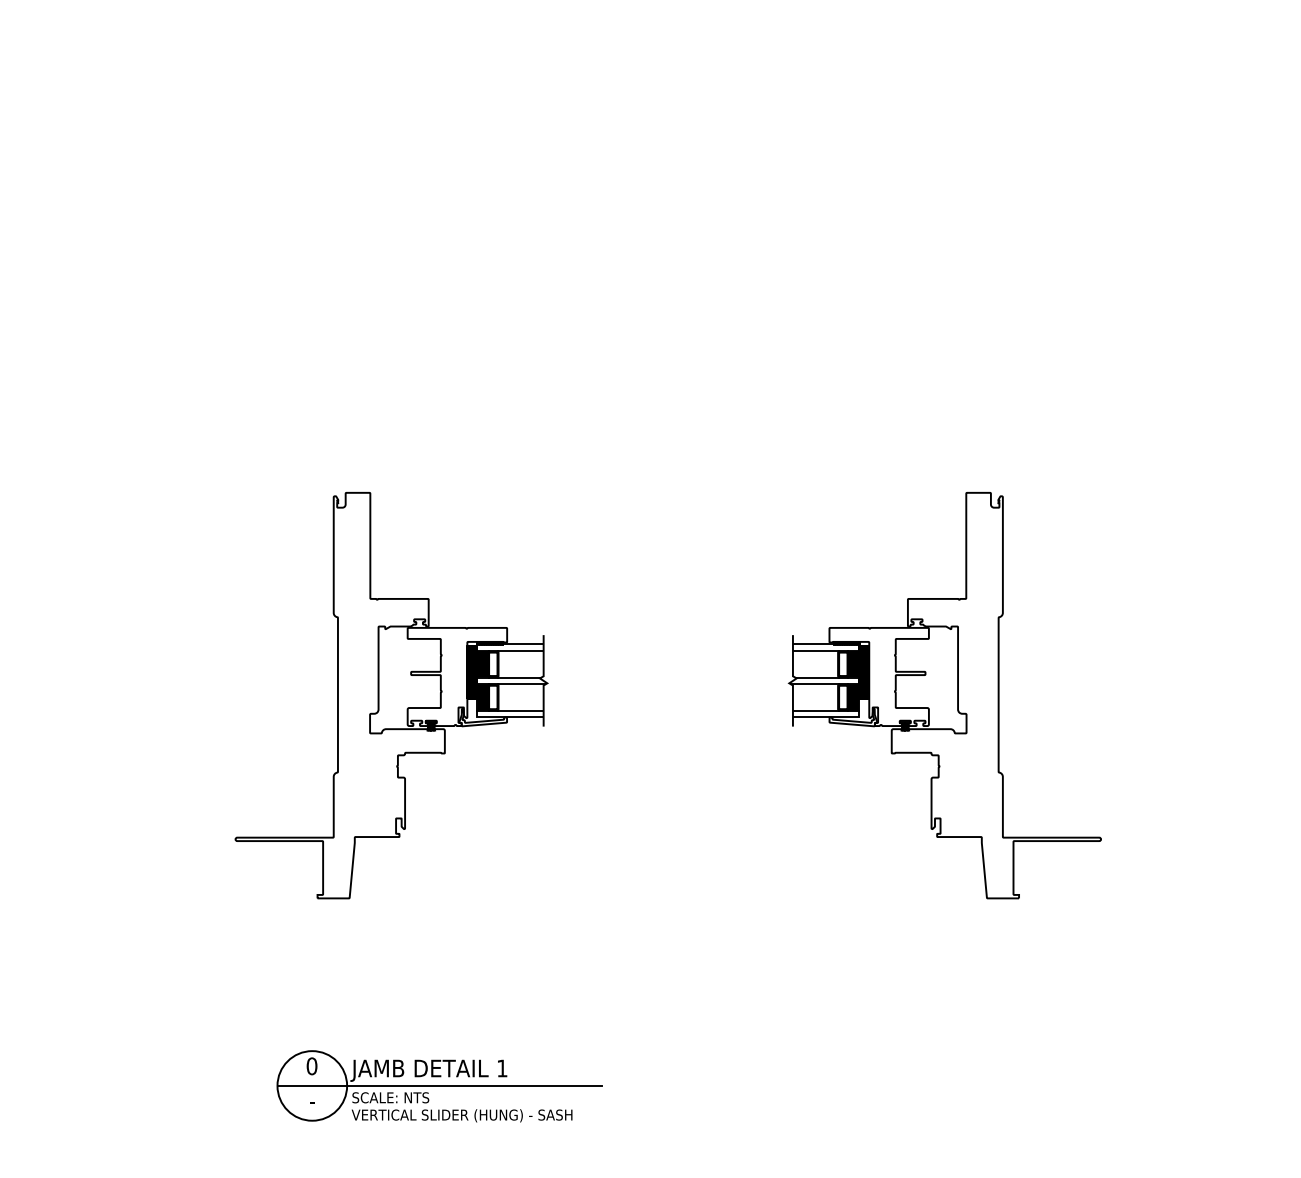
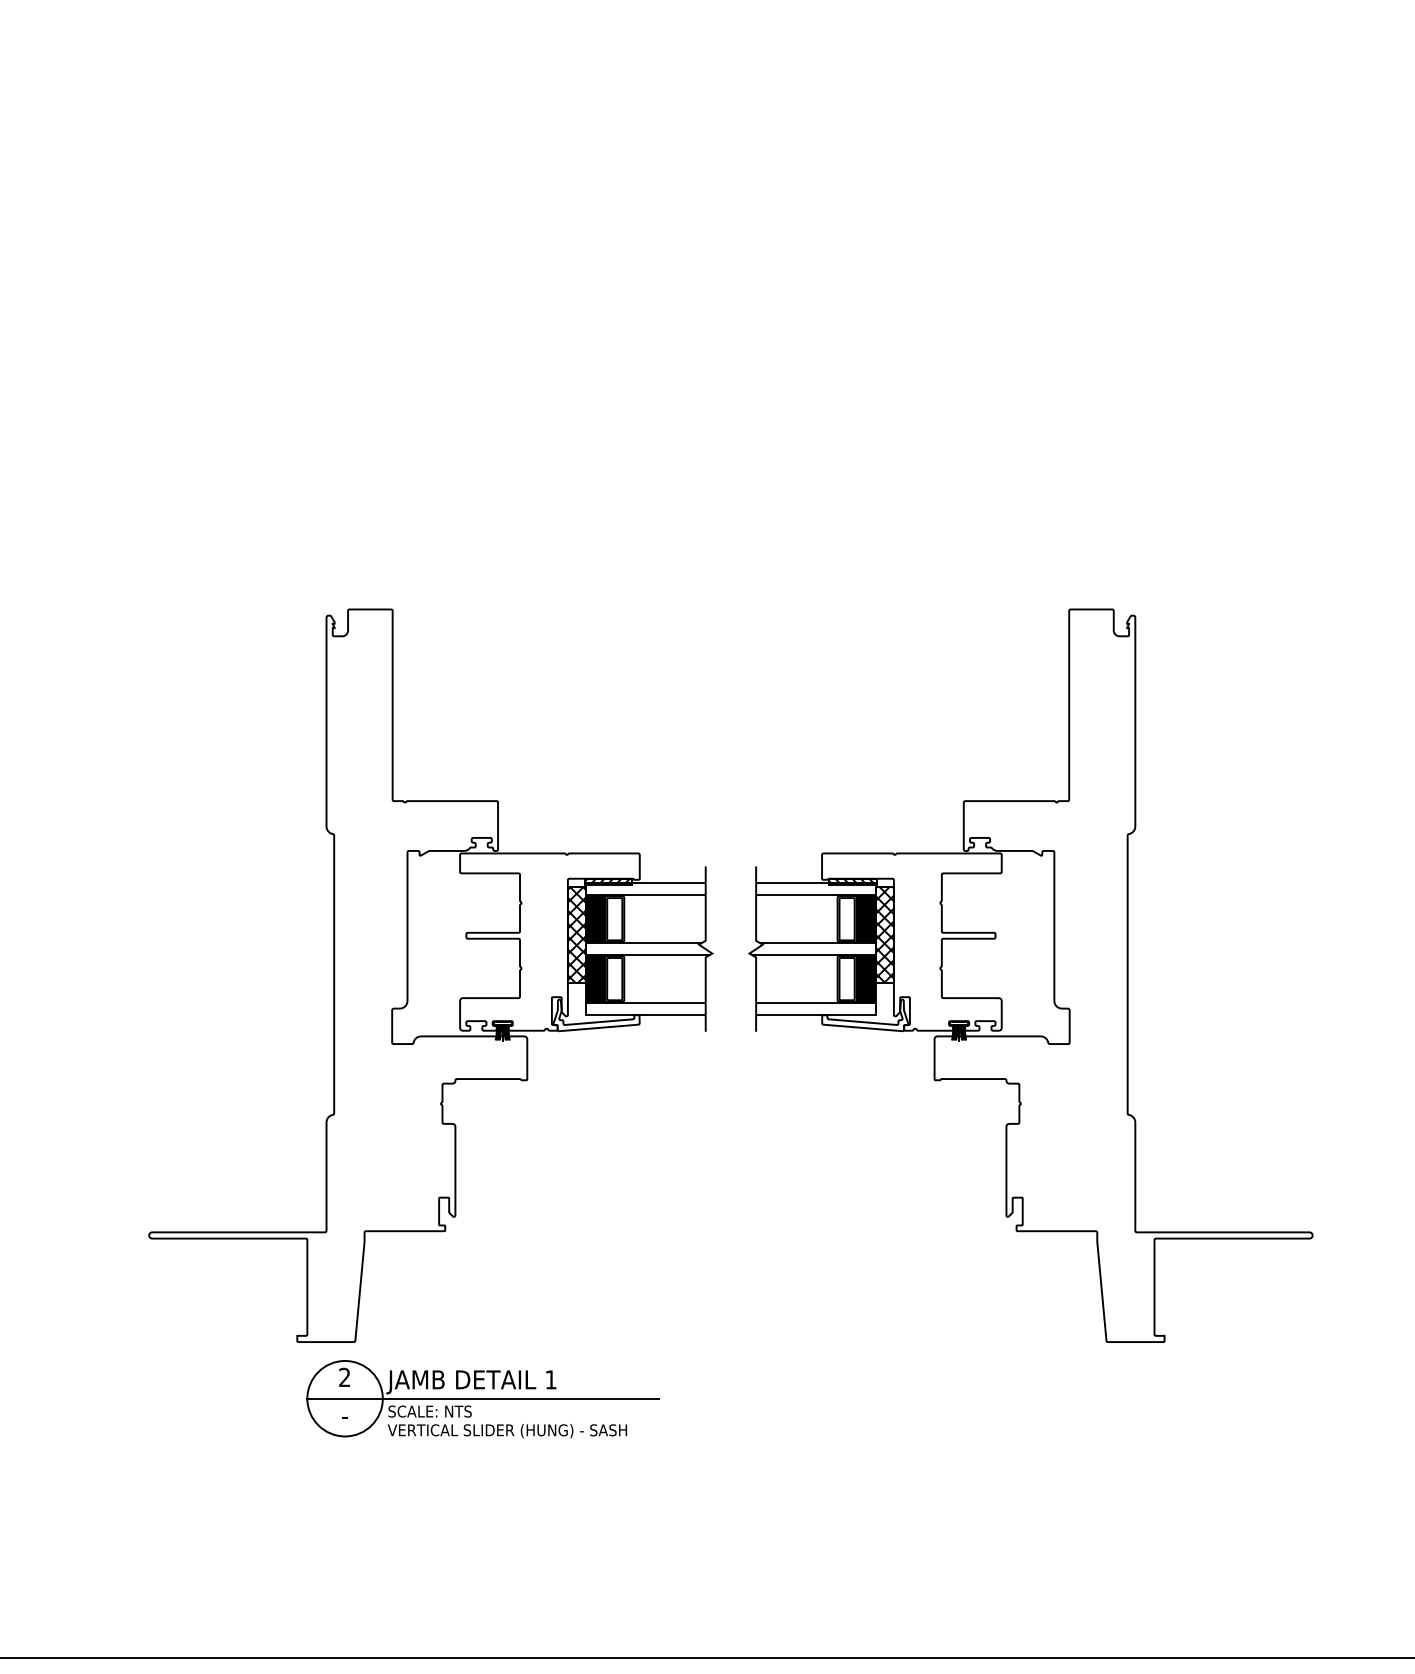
part: (391, 695) -> (430, 975), size x1.67
part: (944, 695) -> (1030, 975), size x1.67
text: (311, 1066) -> (344, 1377), 0 -> 2

